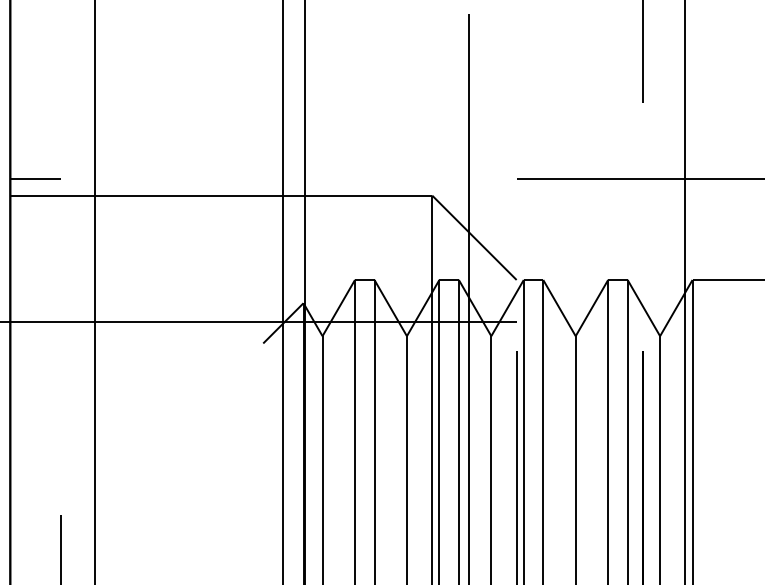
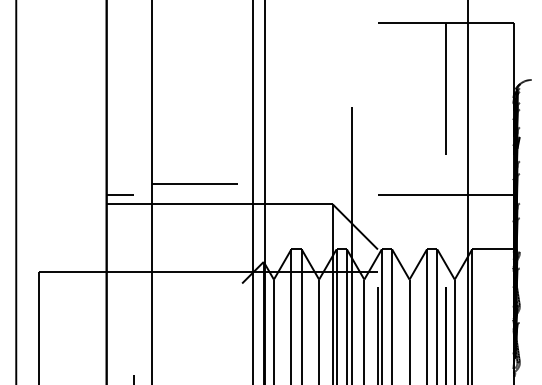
line: (174, 156) -> (194, 183), added

